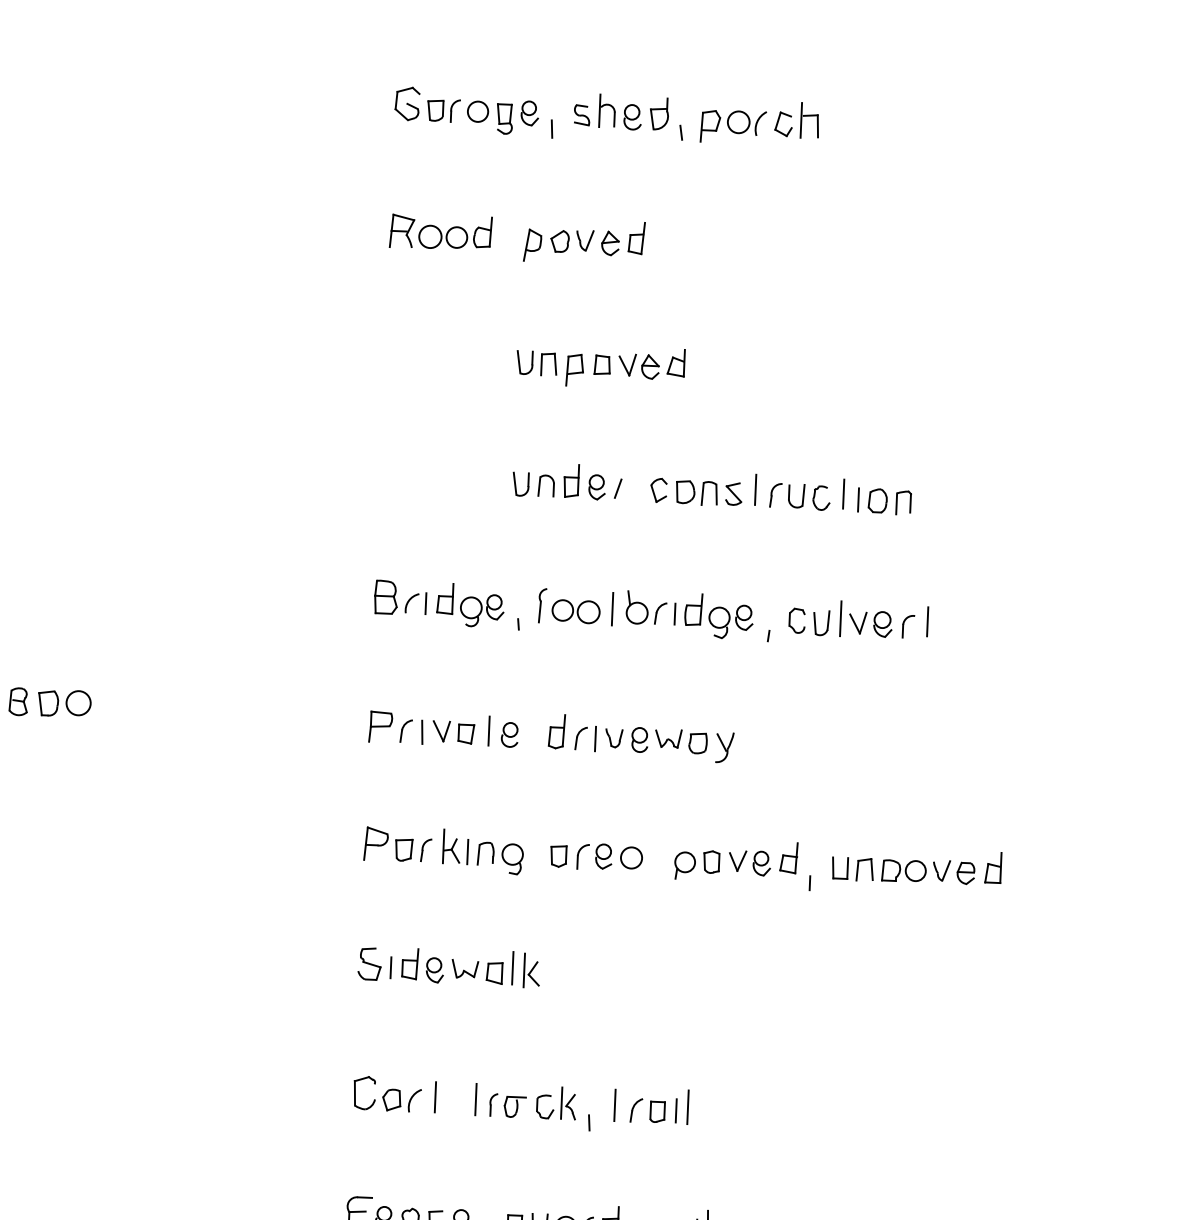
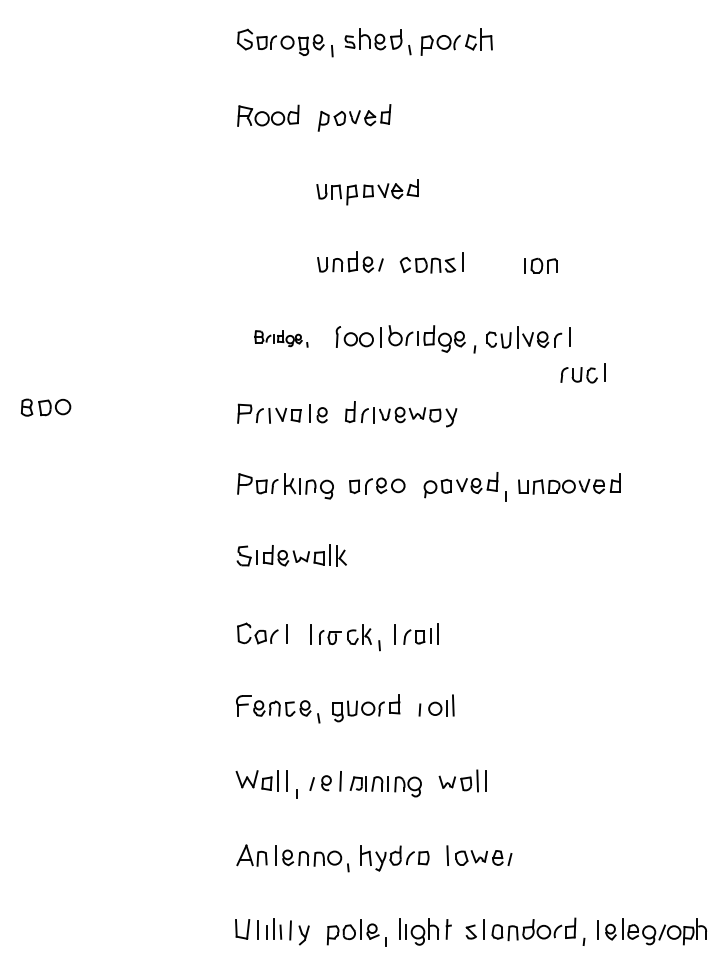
part: (805, 494) -> (582, 373), moved
part: (447, 604) -> (281, 338), size x0.6

